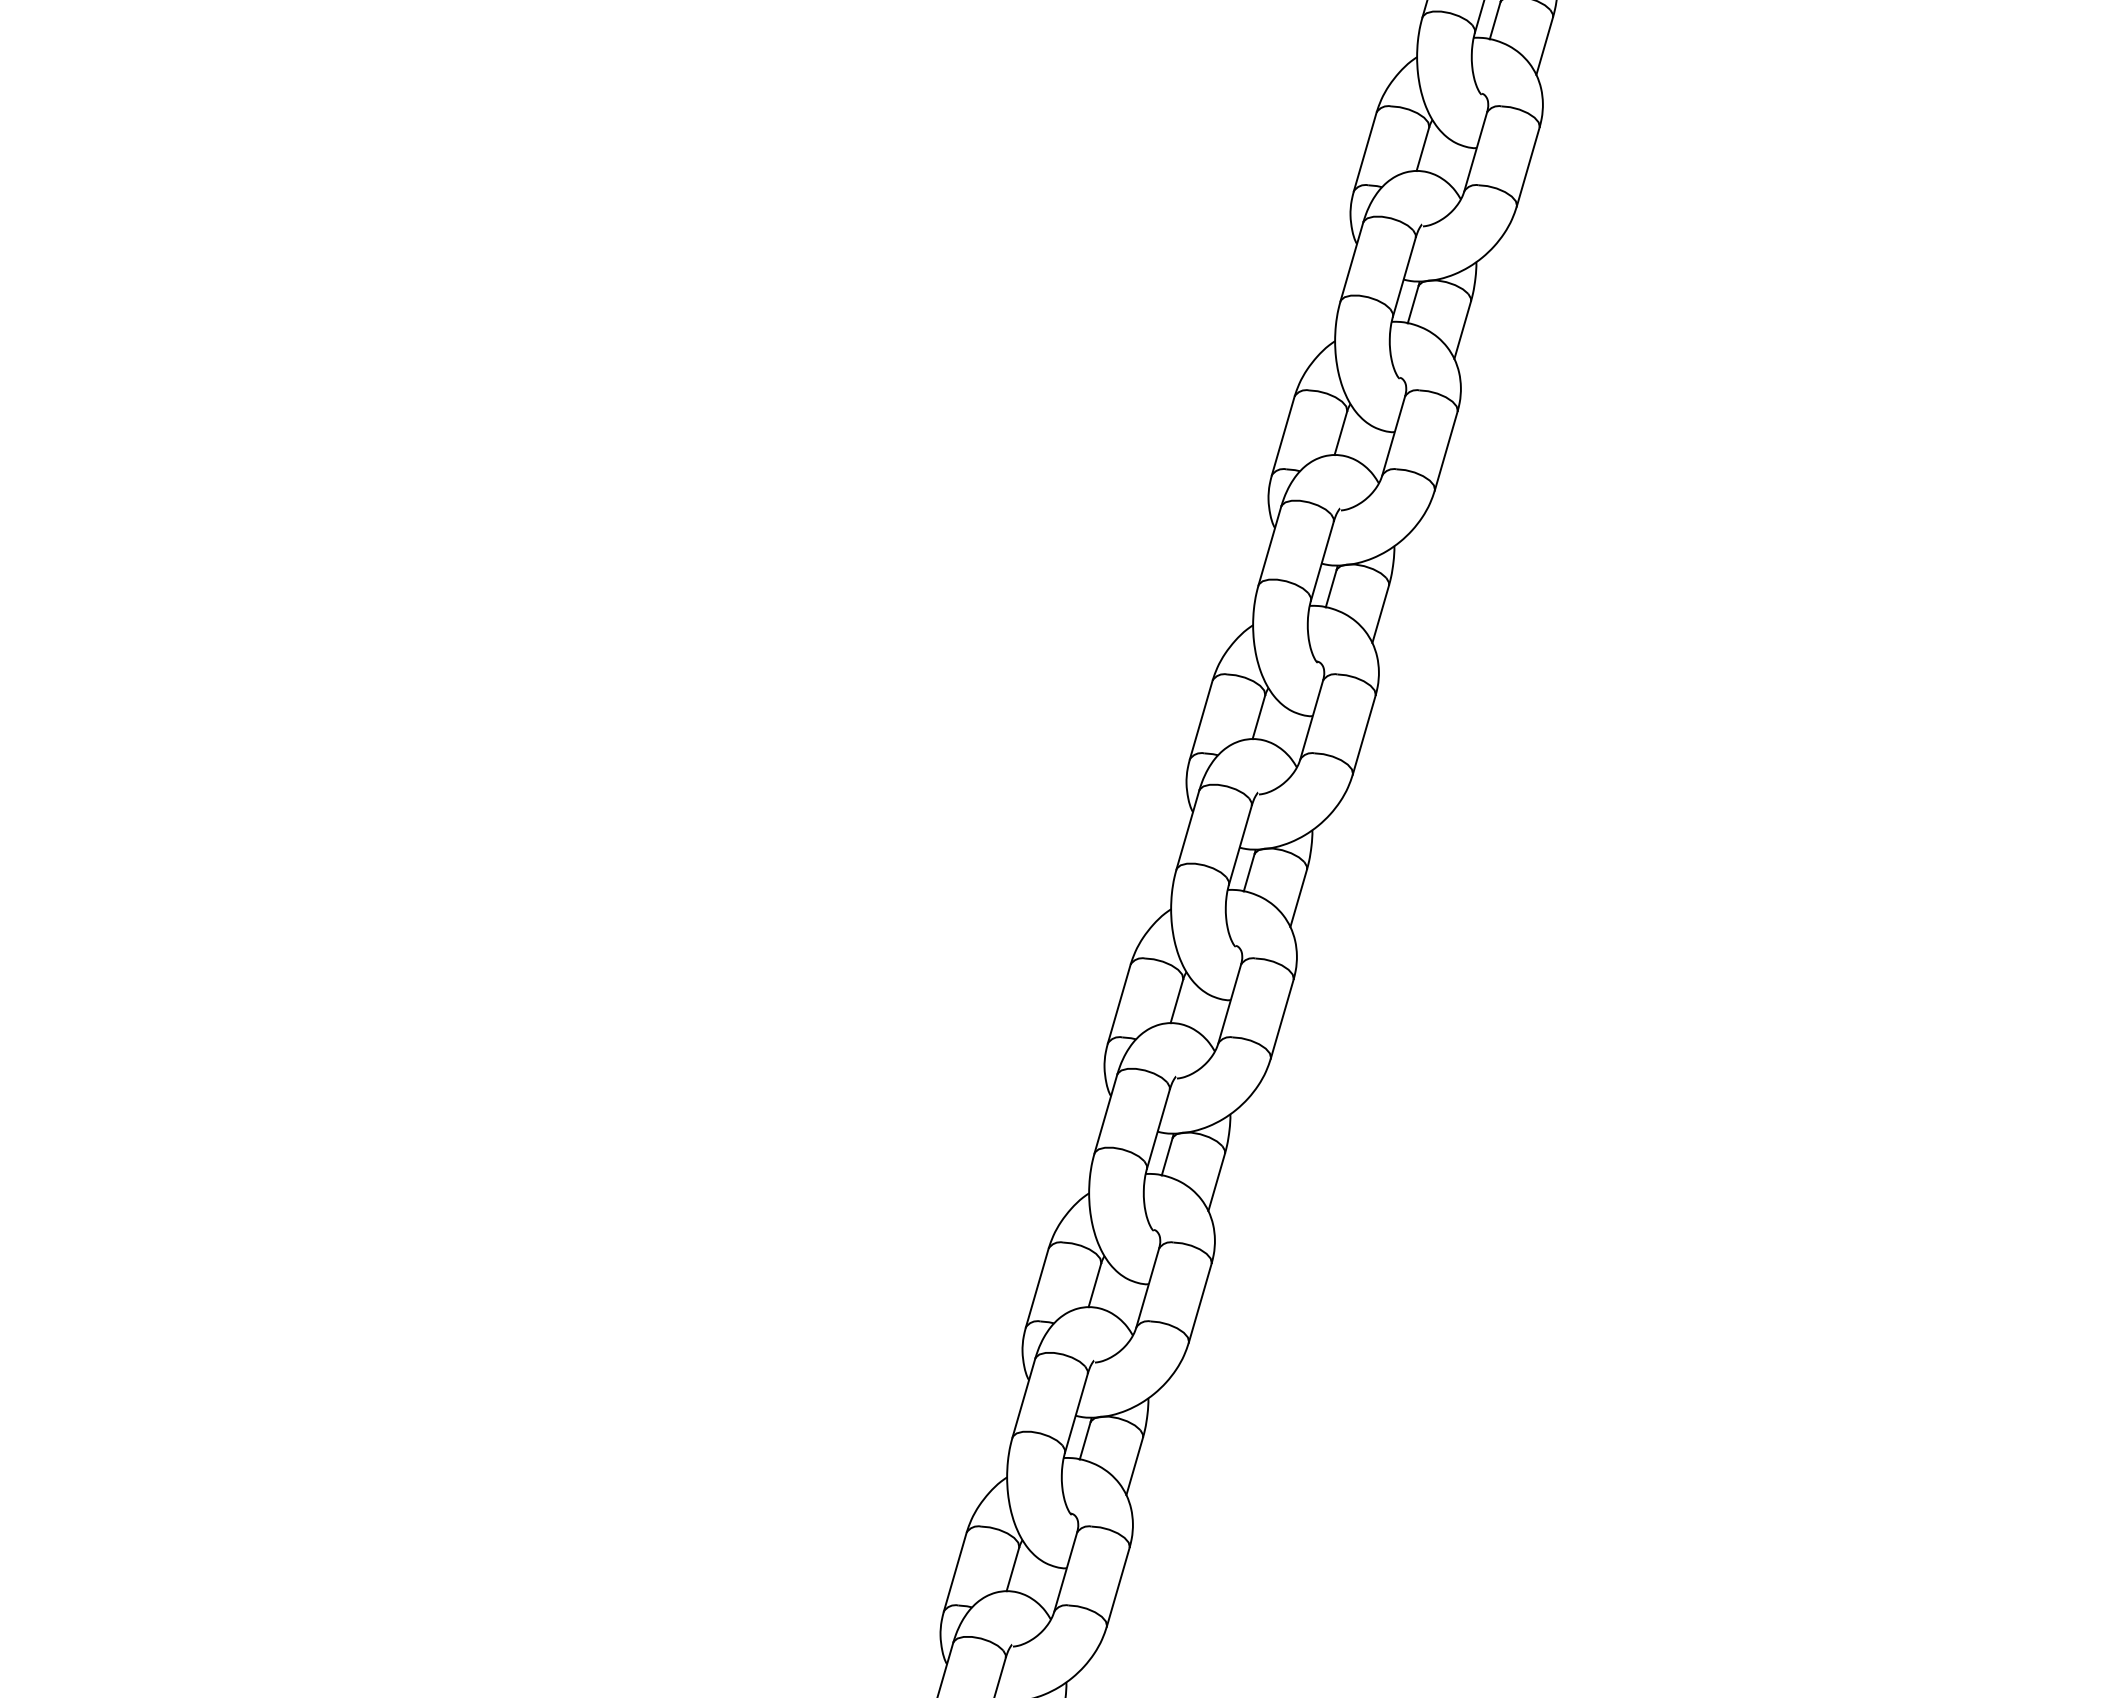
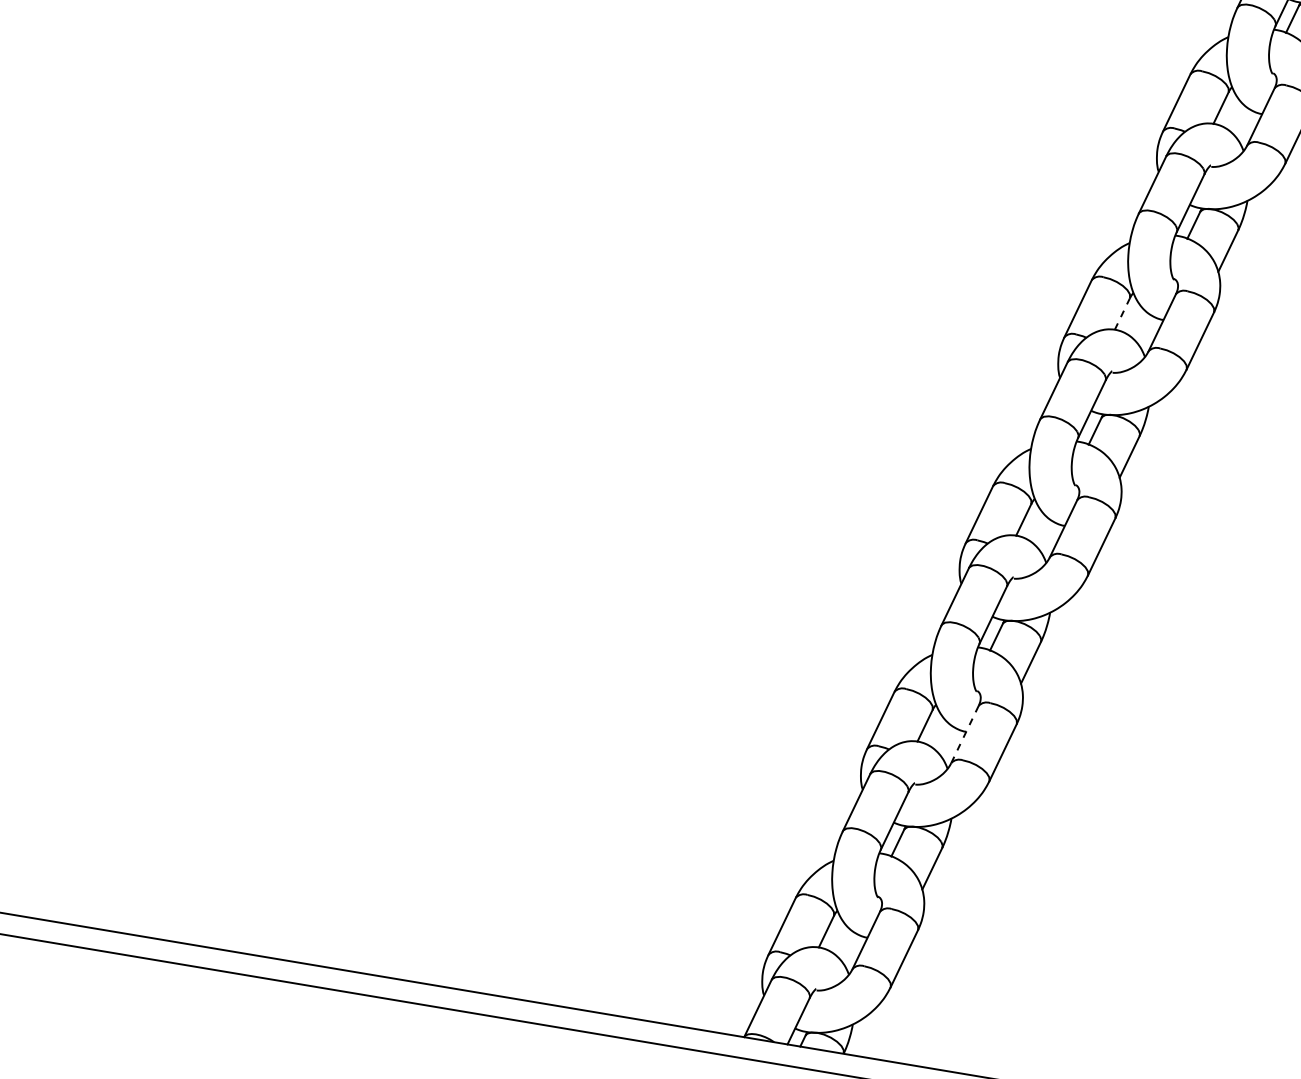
line: (1258, 717) -> (1122, 314), solid -> dashed
line: (1147, 1288) -> (964, 734), solid -> dashed

